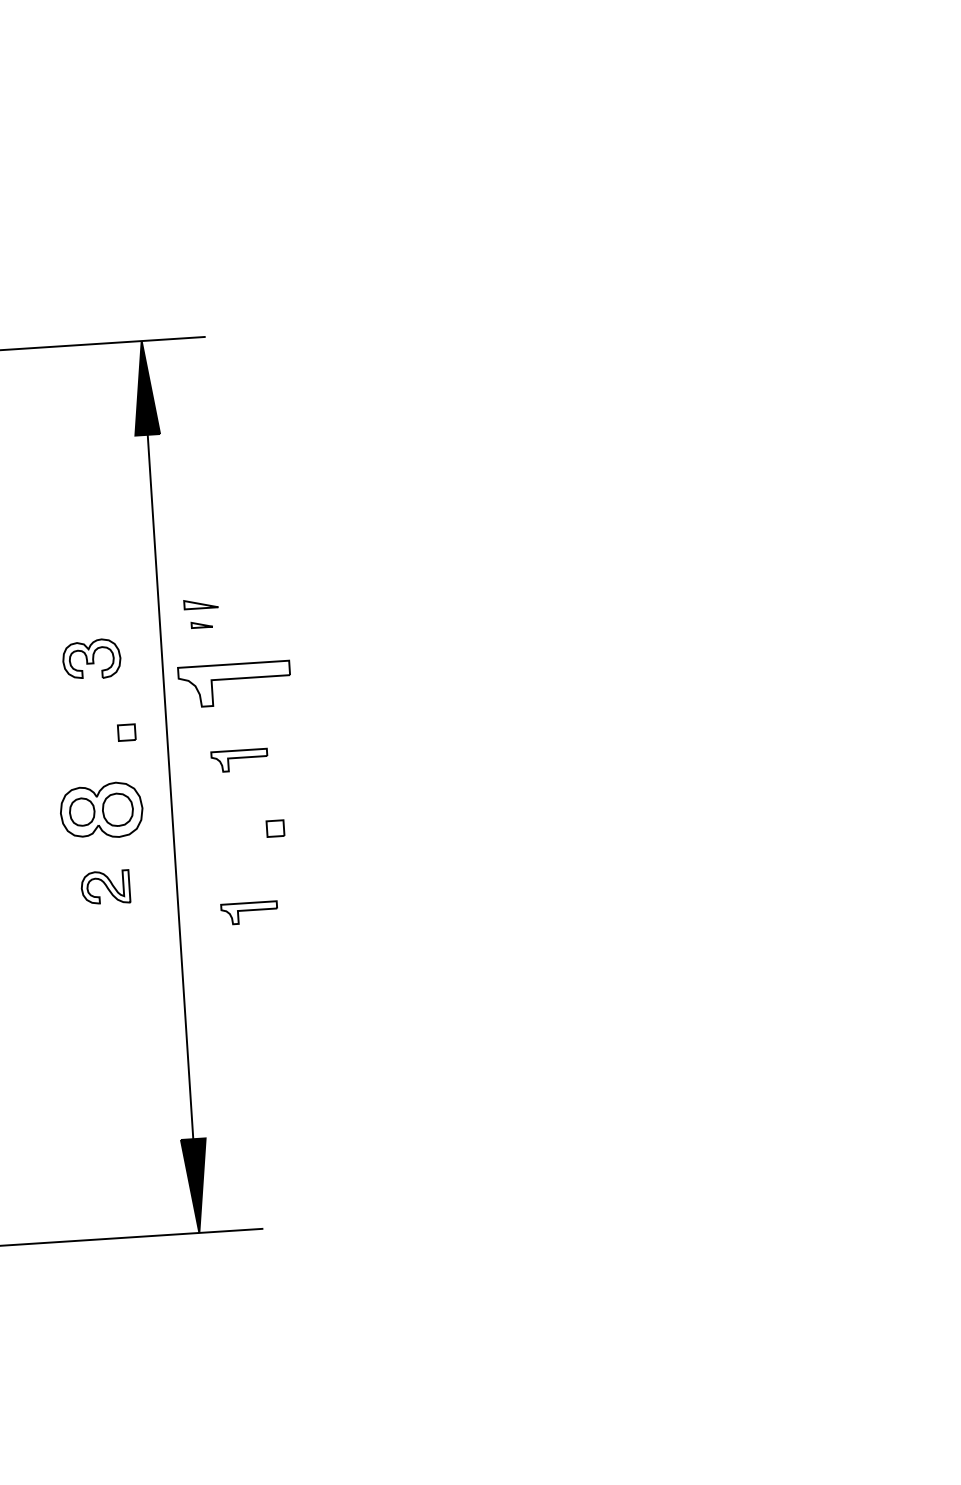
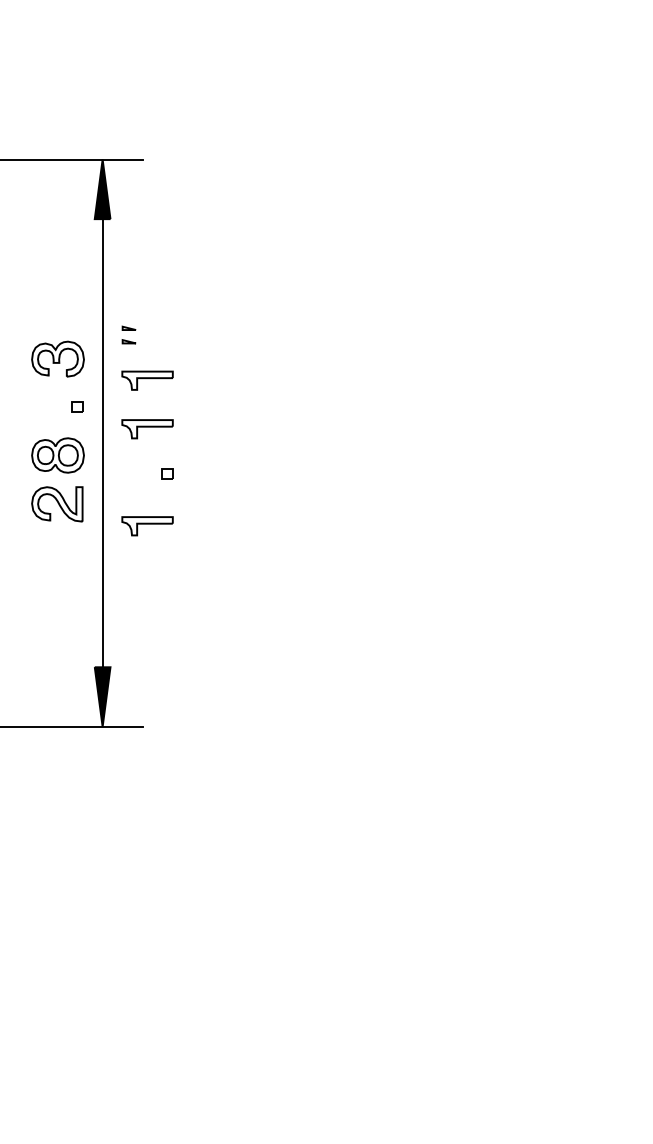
part: (199, 602) -> (128, 327), size x0.62
part: (90, 658) -> (57, 358), size x1.43
part: (234, 683) -> (147, 380), size x0.71
part: (239, 760) -> (147, 429), size x1.43
part: (105, 887) -> (57, 504), size x1.67
part: (249, 913) -> (147, 526), size x1.43

